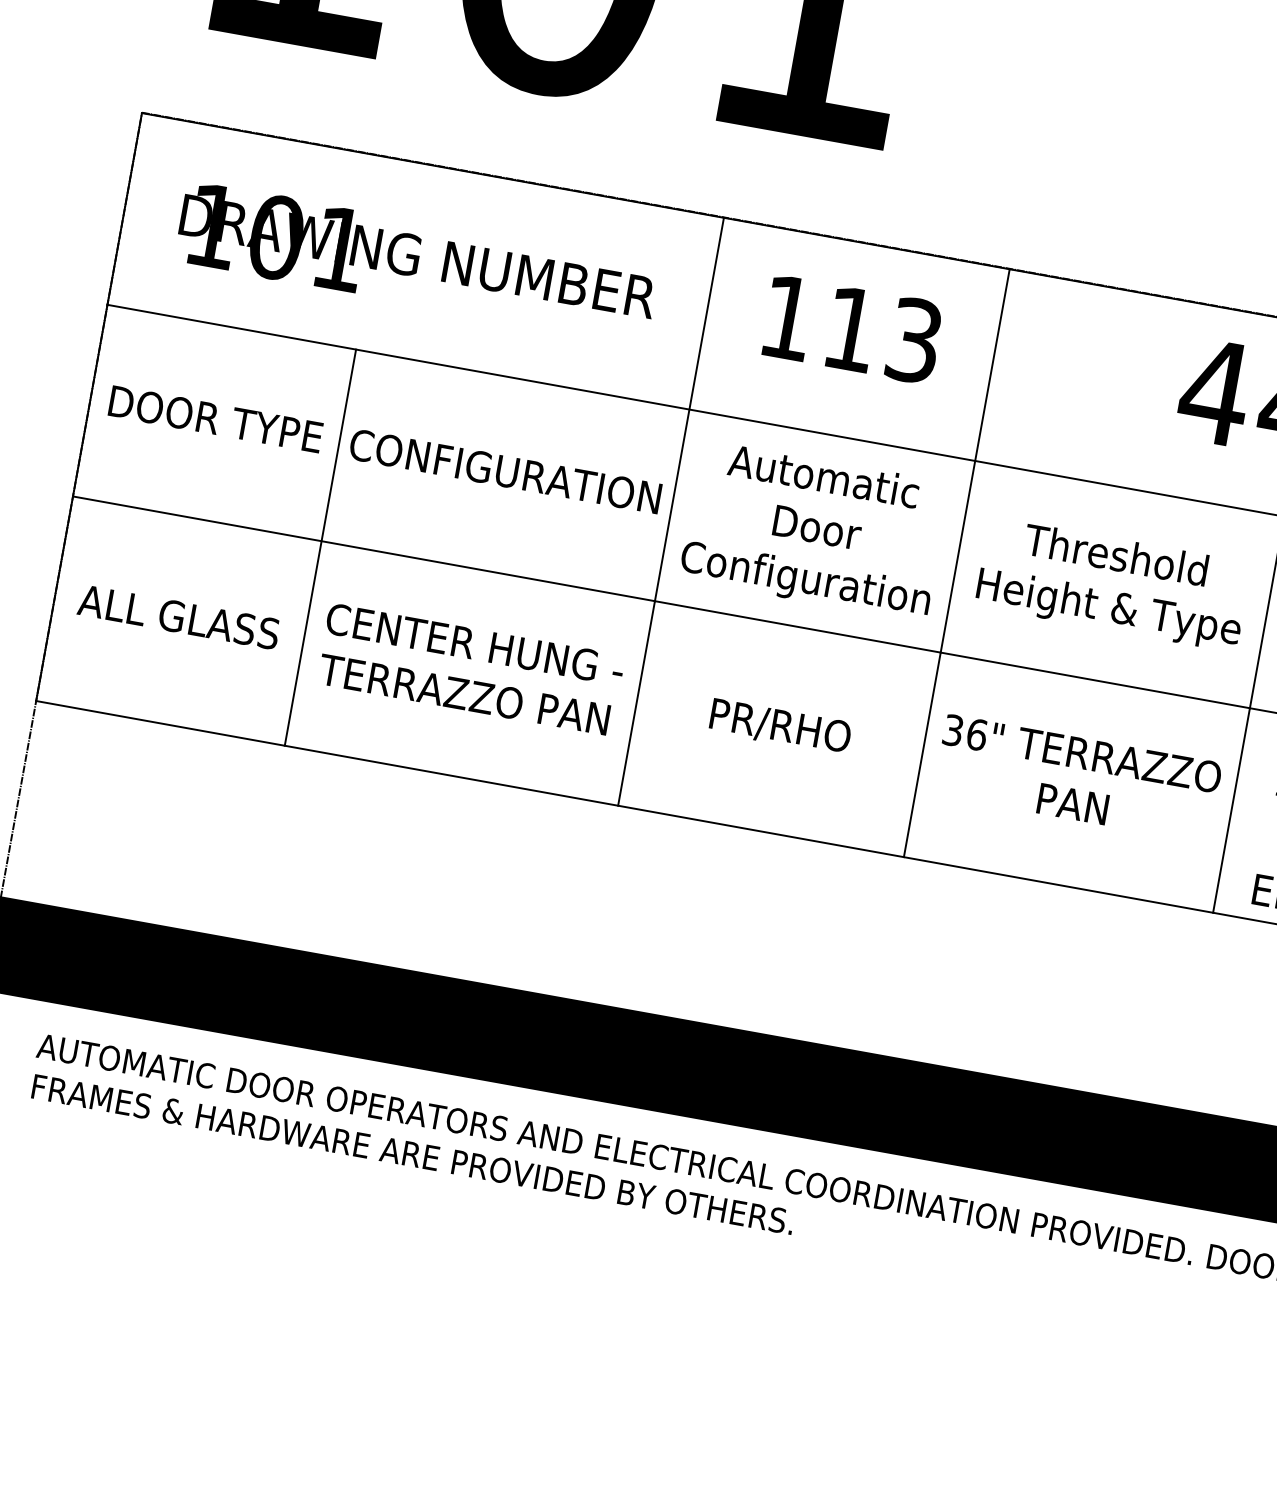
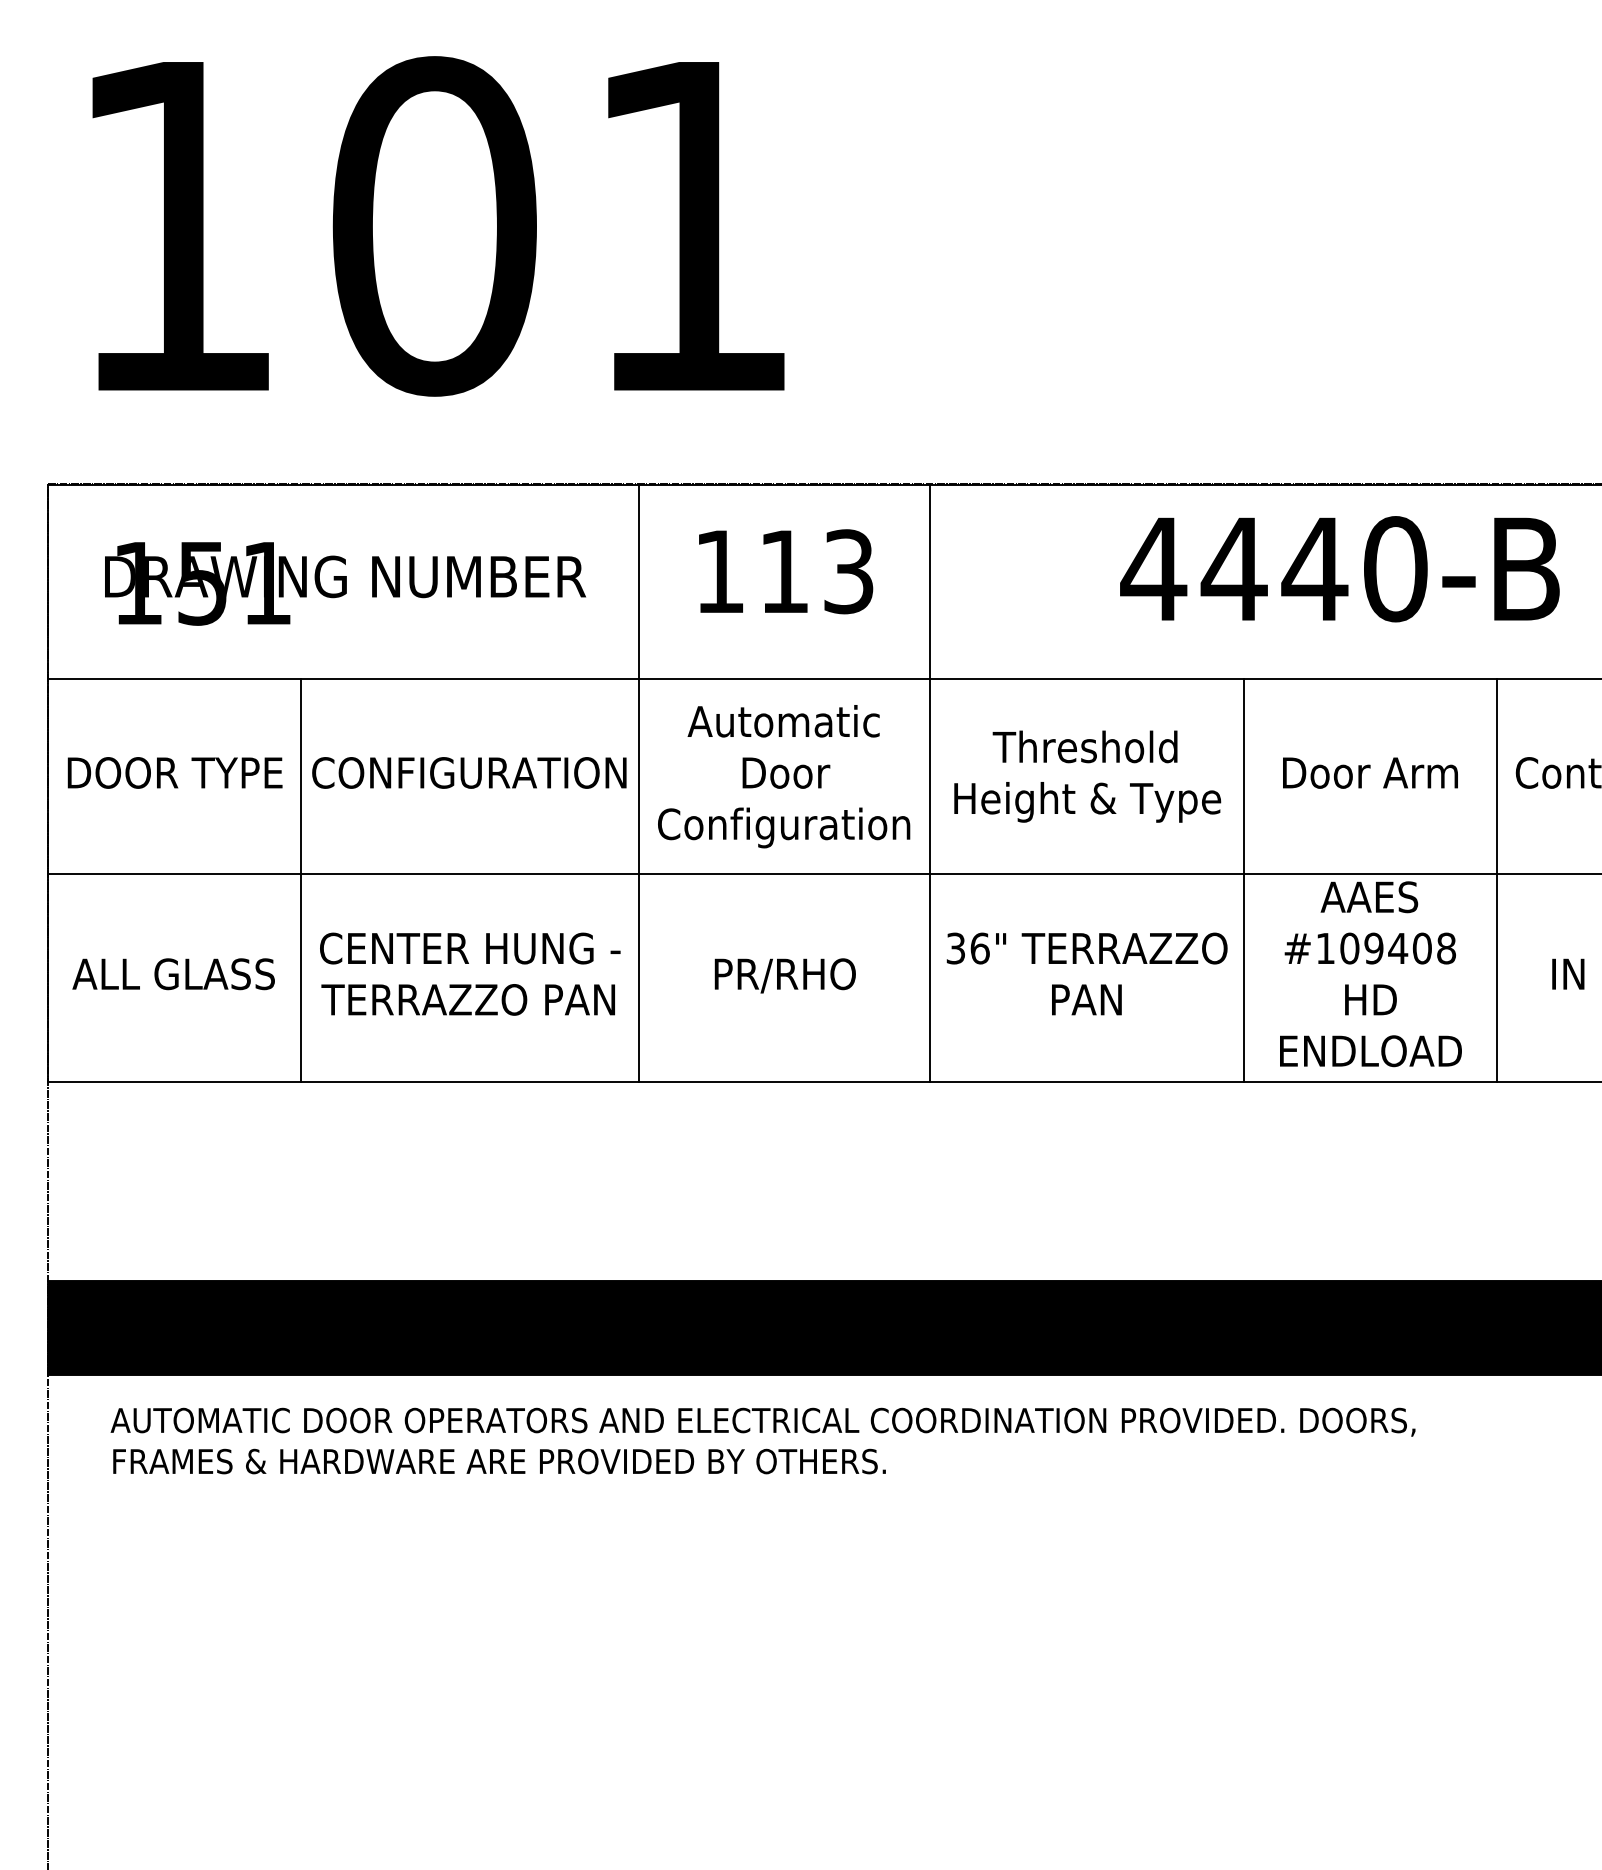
text: (276, 236) -> (202, 582), 101 -> 151

